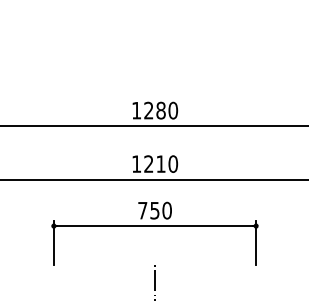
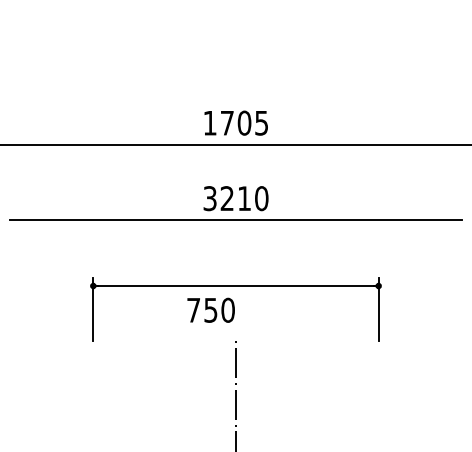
text: (161, 110) -> (244, 122), 1280 -> 1705
text: (136, 164) -> (209, 198), 1210 -> 3210
text: (154, 210) -> (210, 309), moved

